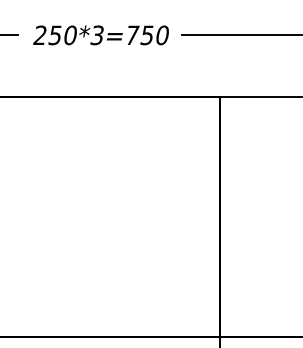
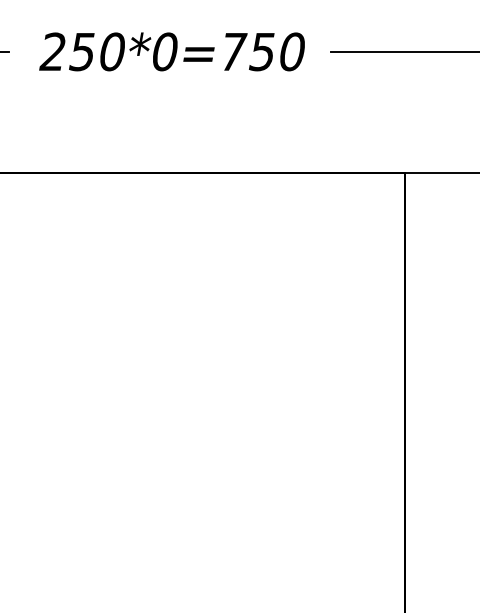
text: (96, 35) -> (163, 52), 250*3=750 -> 250*0=750

